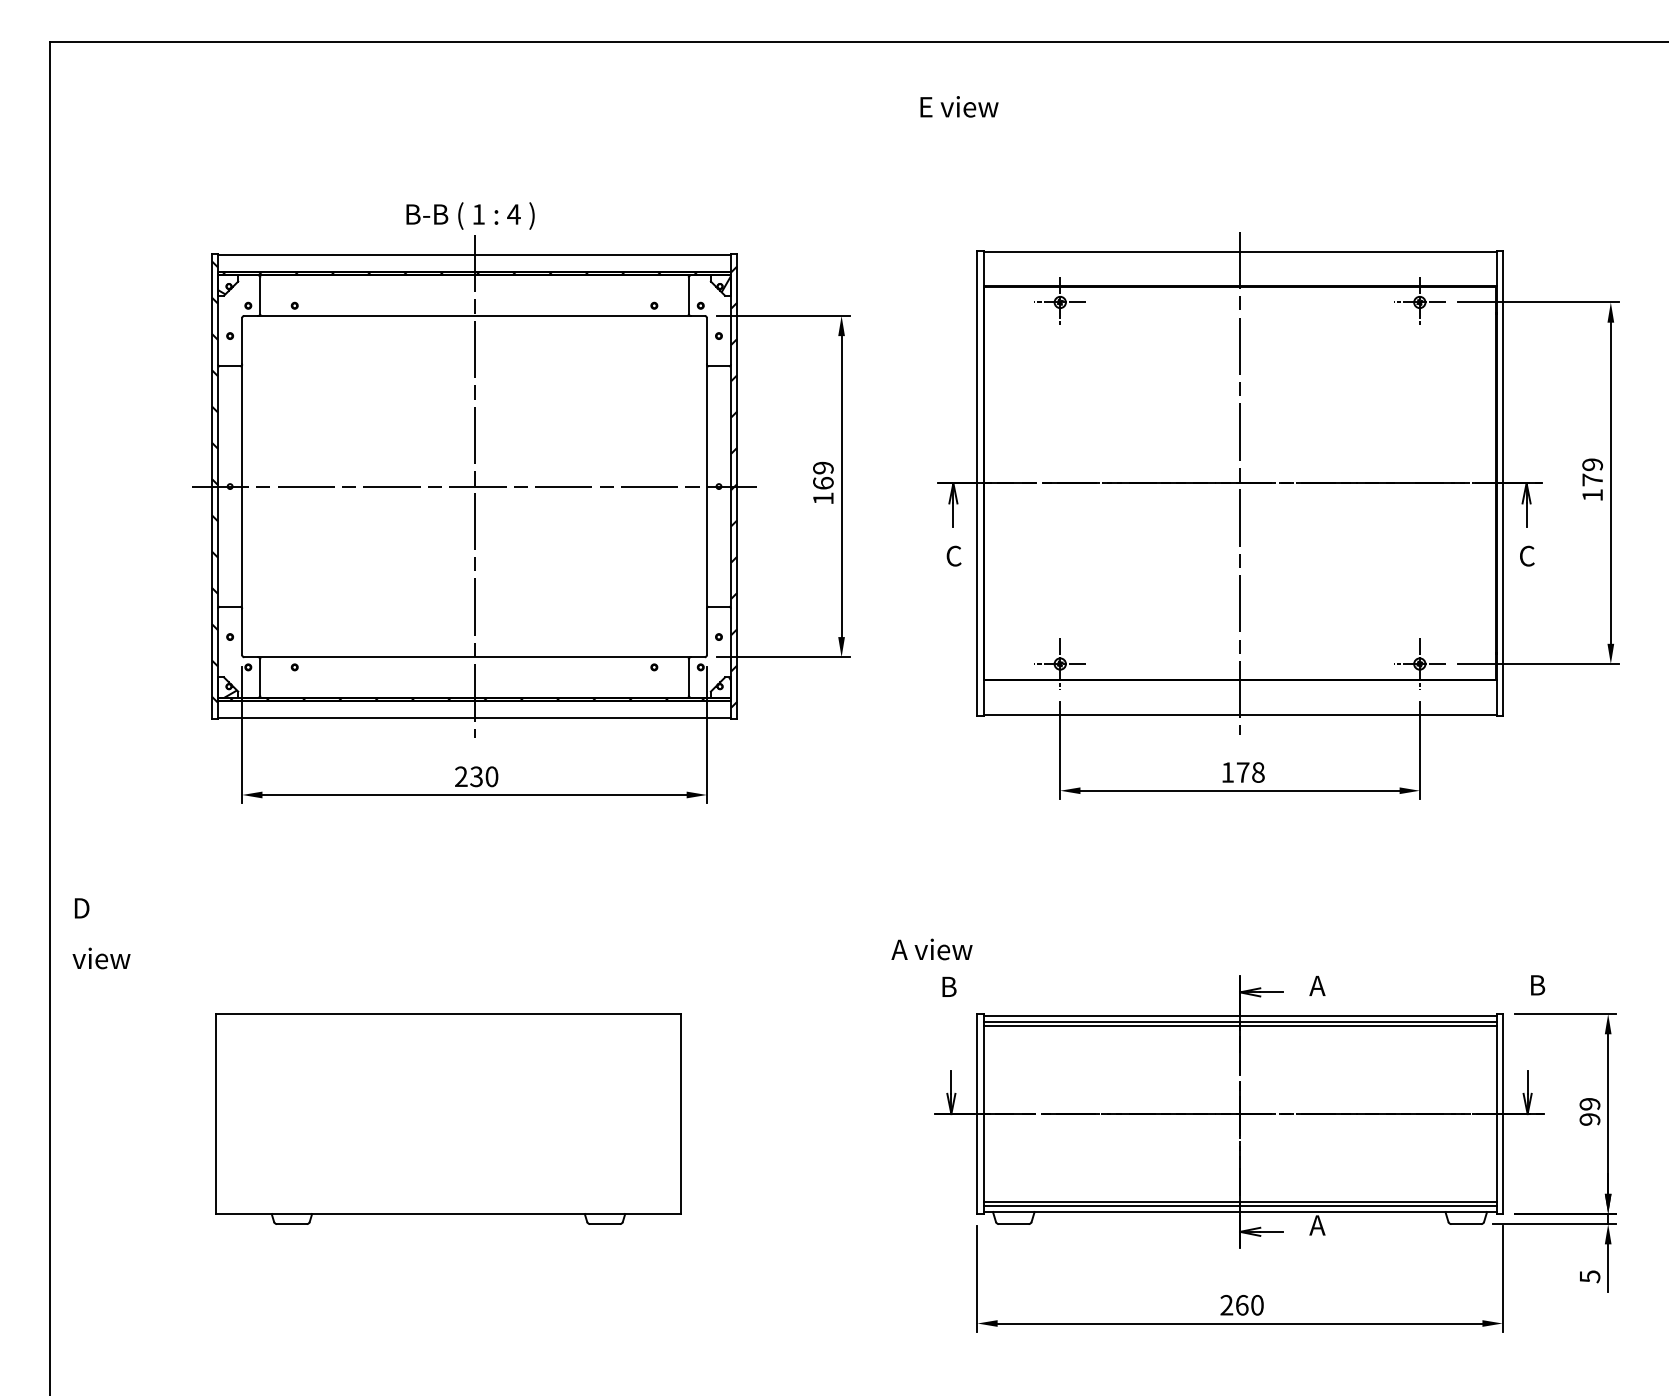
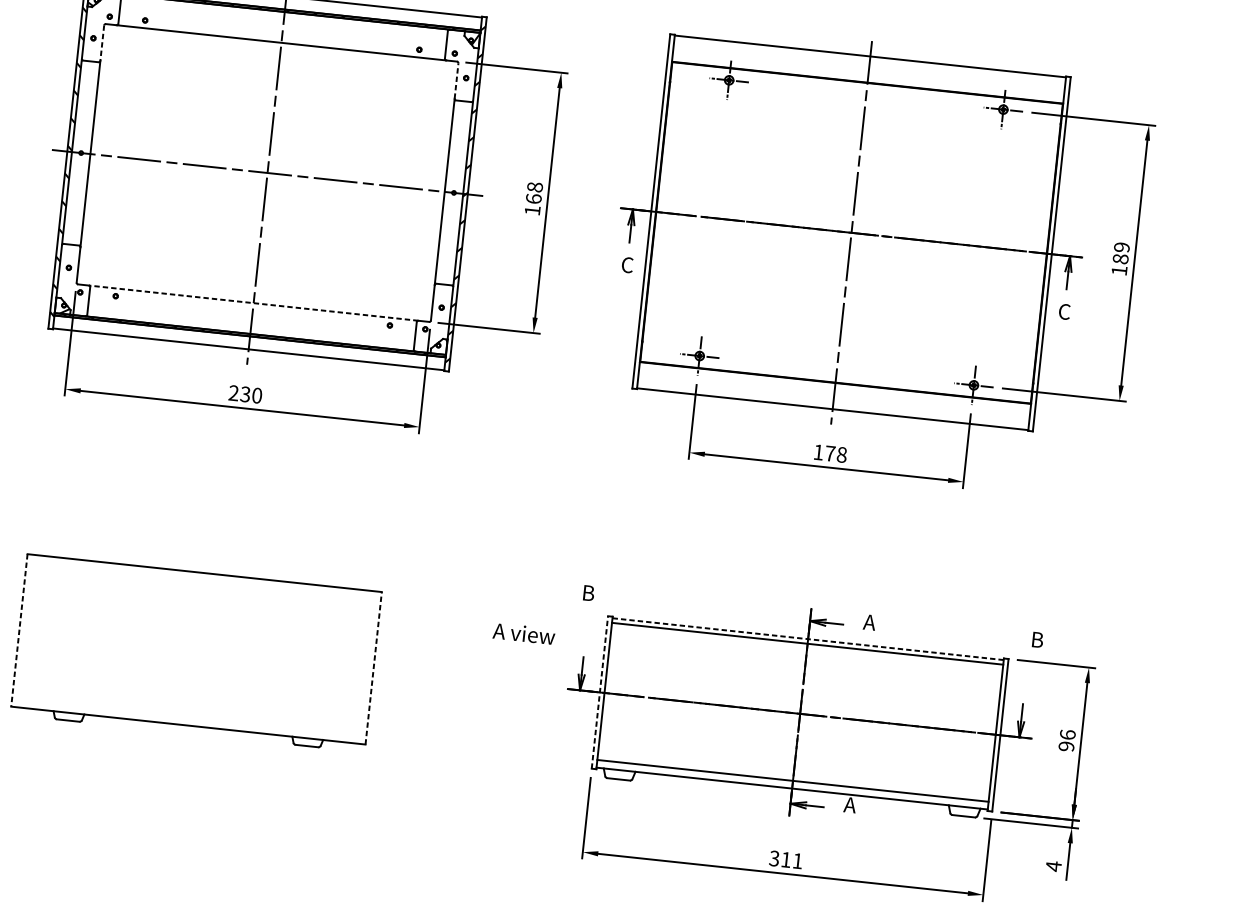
line: (706, 340) -> (456, 80), solid -> dashed
line: (242, 341) -> (102, 43), solid -> dashed
text: (823, 467) -> (535, 186), 169 -> 168
text: (1592, 479) -> (1120, 258), 179 -> 189
line: (474, 657) -> (253, 303), solid -> dashed
text: (931, 949) -> (523, 633), moved
line: (1240, 1016) -> (808, 639), solid -> dashed
line: (1239, 1026) -> (806, 647), removed
text: (1589, 1103) -> (1067, 734), 99 -> 96
line: (216, 1114) -> (19, 630), solid -> dashed
line: (680, 1114) -> (373, 668), solid -> dashed
line: (977, 1114) -> (599, 692), solid -> dashed
line: (1239, 1205) -> (792, 783), removed
text: (1590, 1276) -> (1054, 866), 5 -> 4
text: (1241, 1304) -> (785, 859), 260 -> 311

